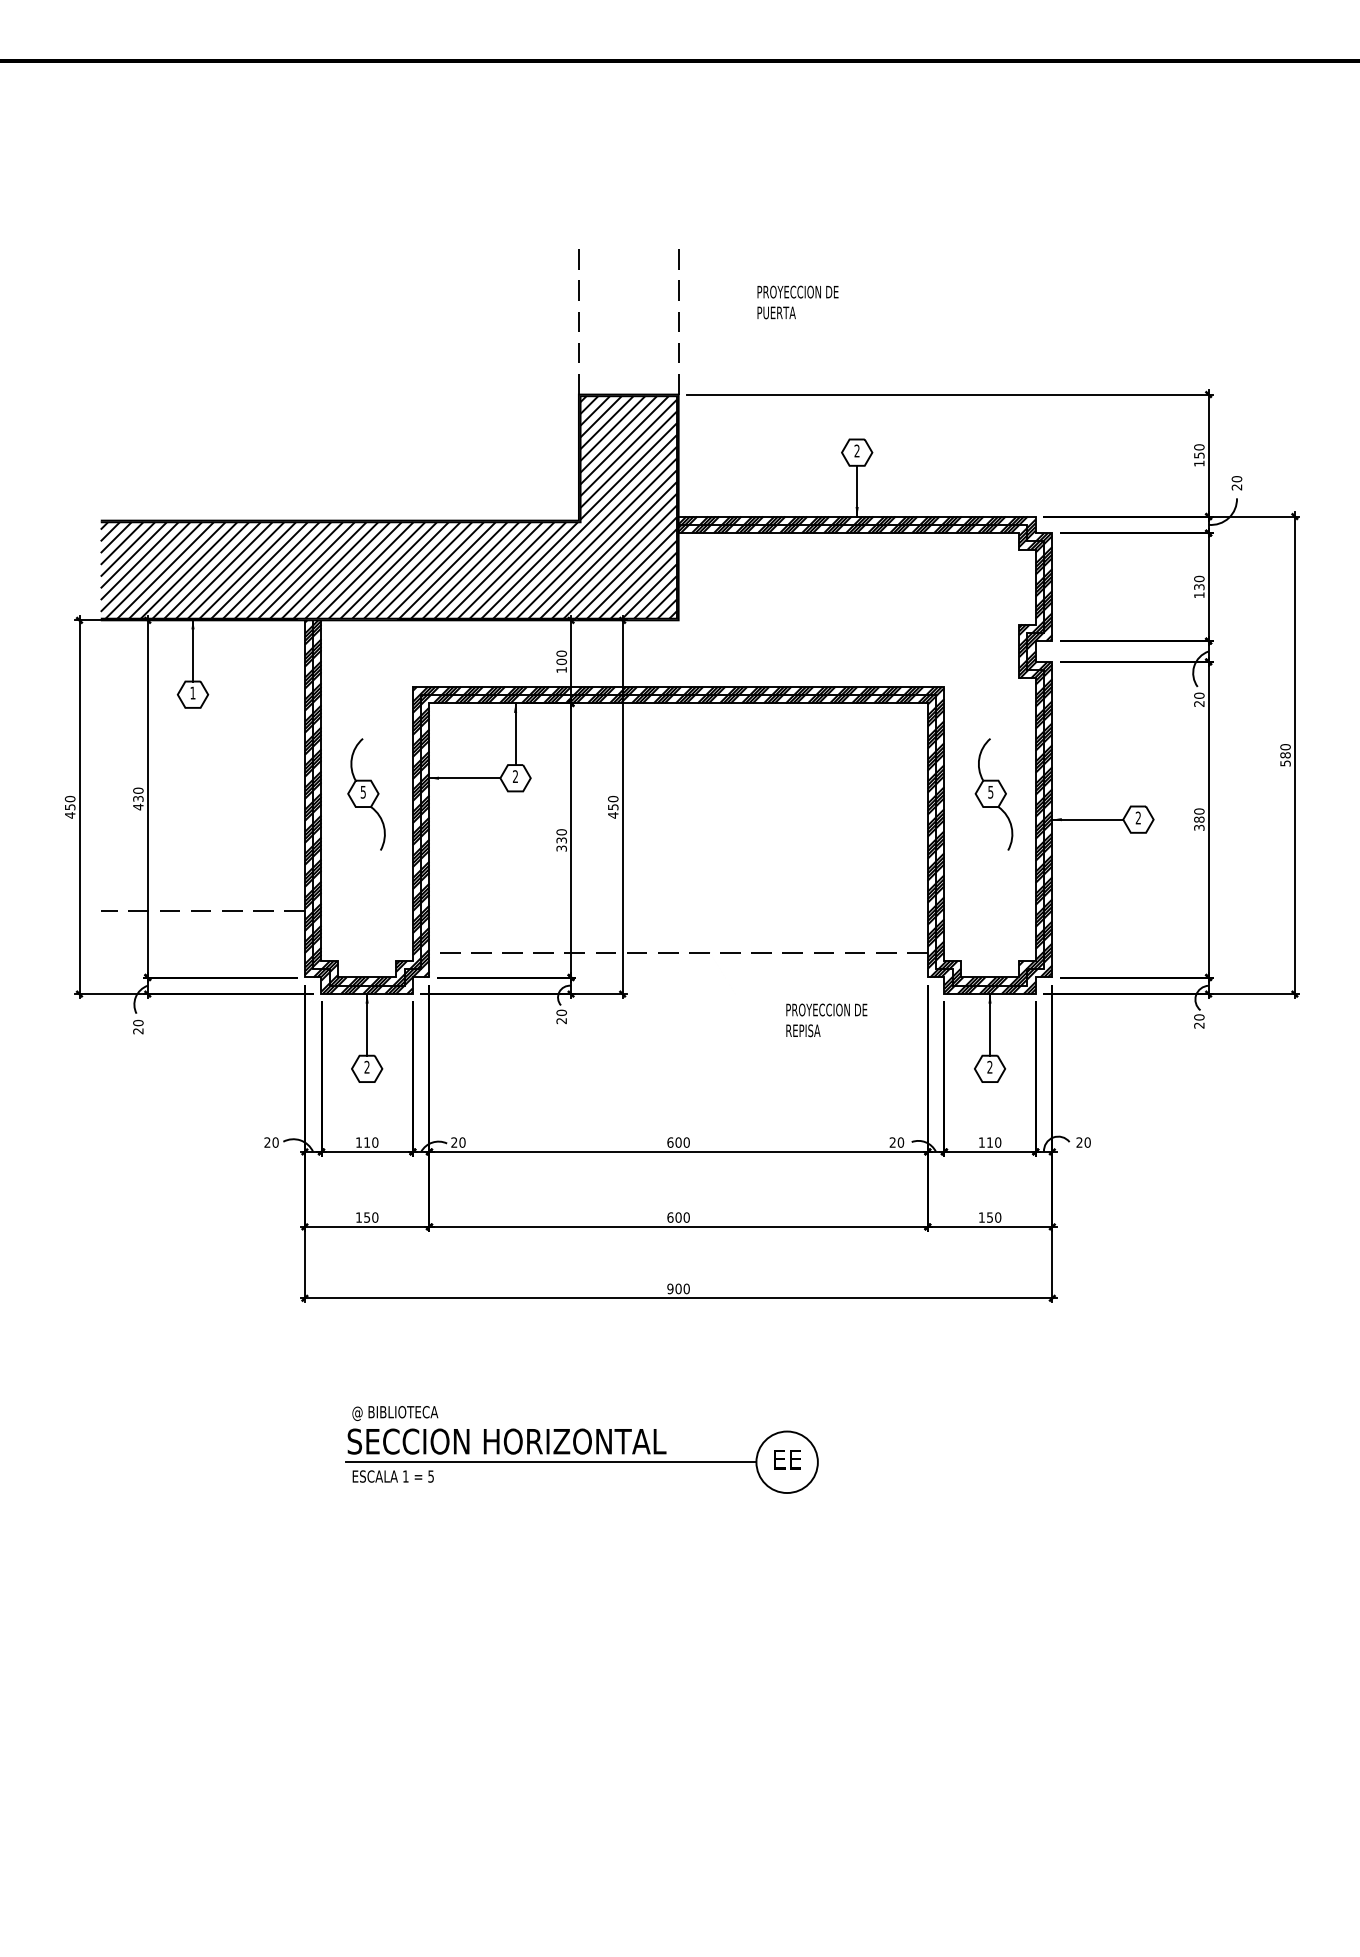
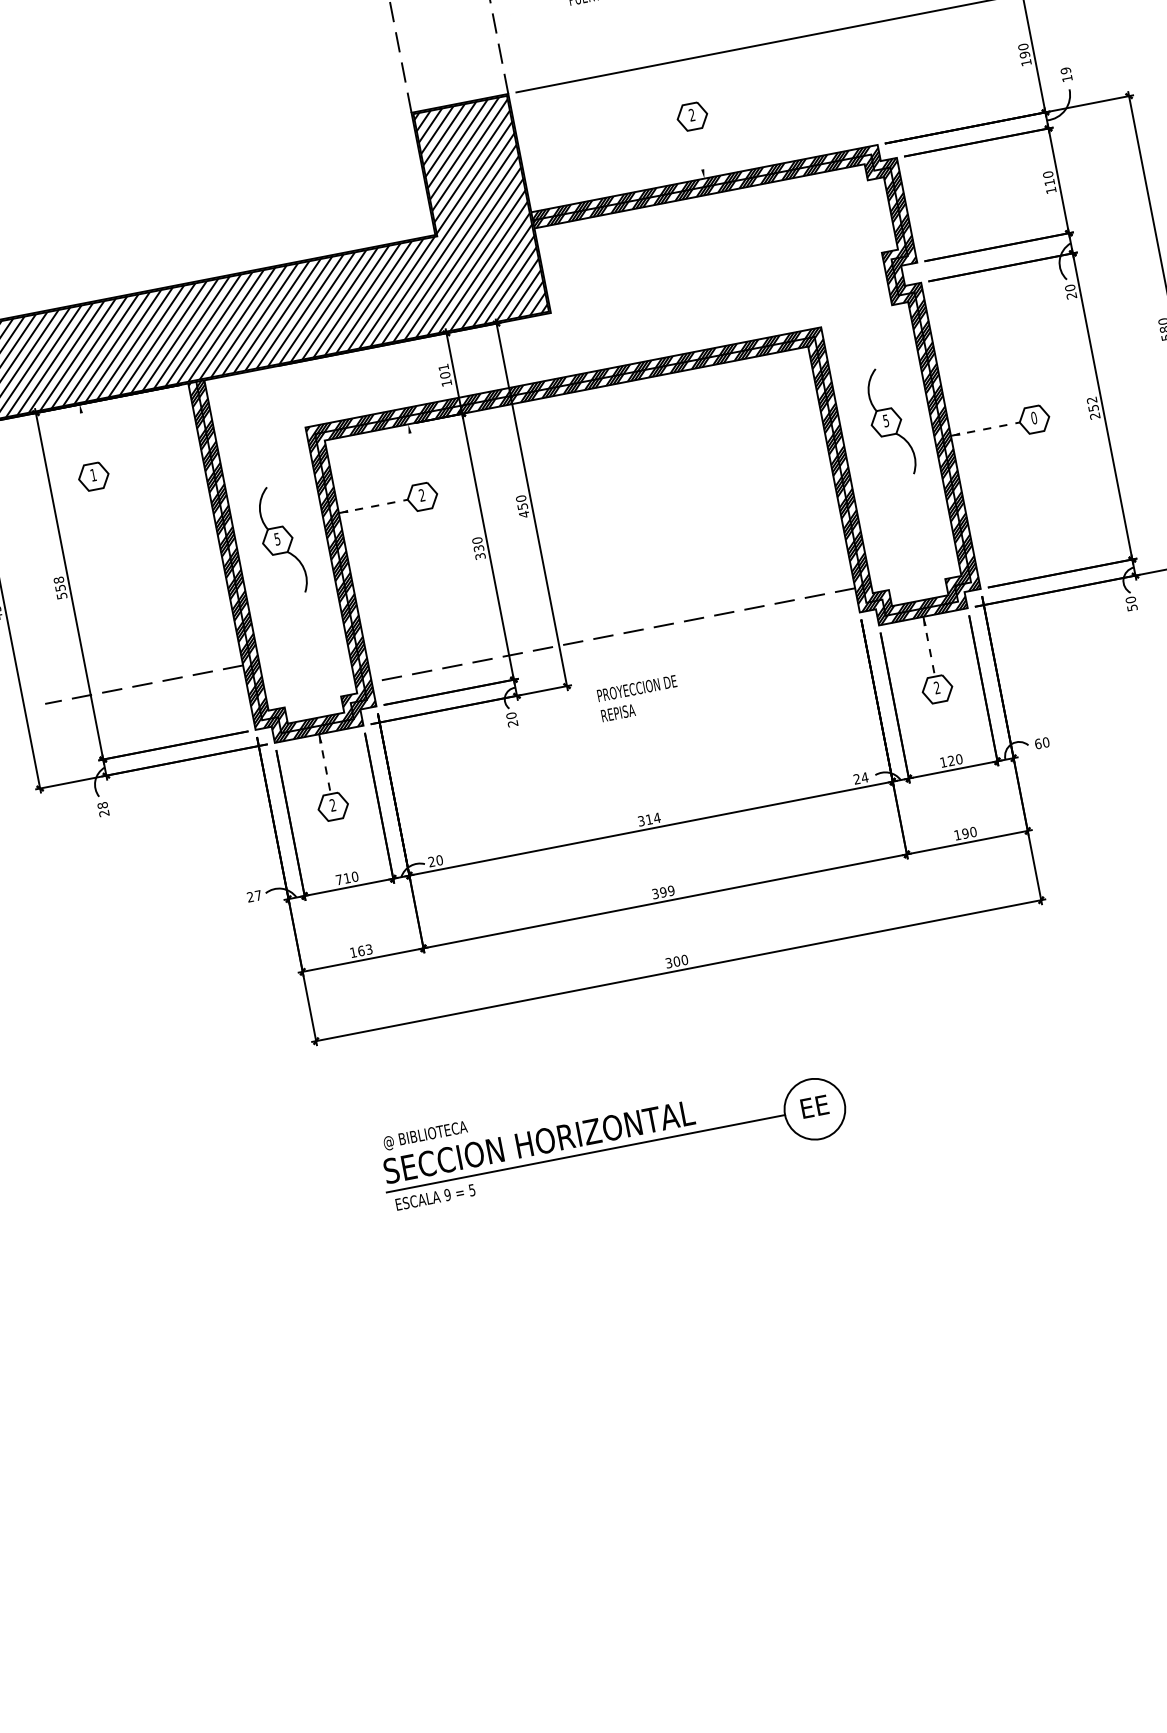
text: (1199, 455) -> (1025, 54), 150 -> 190
text: (1236, 483) -> (1066, 75), 20 -> 19
line: (857, 490) -> (699, 153), removed
text: (1199, 587) -> (1049, 182), 130 -> 110
line: (193, 650) -> (85, 433), removed
text: (561, 653) -> (443, 367), 100 -> 101
line: (515, 734) -> (414, 454), removed
line: (465, 778) -> (373, 506), solid -> dashed
text: (138, 798) -> (60, 587), 430 -> 558
text: (1138, 817) -> (1034, 417), 2 -> 0
line: (1088, 819) -> (986, 428), solid -> dashed
text: (1199, 819) -> (1093, 407), 380 -> 252
text: (826, 1020) -> (638, 698), moved
text: (138, 1022) -> (102, 804), 20 -> 28
line: (367, 1024) -> (325, 763), solid -> dashed
line: (990, 1024) -> (929, 646), solid -> dashed
text: (1199, 1025) -> (1132, 607), 20 -> 50
text: (275, 1142) -> (258, 895), 20 -> 27
text: (358, 1142) -> (338, 879), 110 -> 710
text: (678, 1142) -> (649, 819), 600 -> 314
text: (900, 1142) -> (864, 777), 20 -> 24
text: (989, 1142) -> (950, 760), 110 -> 120
text: (1079, 1142) -> (1038, 743), 20 -> 60
text: (371, 1217) -> (365, 950), 150 -> 163
text: (678, 1217) -> (663, 892), 600 -> 399
text: (989, 1217) -> (965, 833), 150 -> 190
text: (670, 1288) -> (668, 962), 900 -> 300
text: (405, 1476) -> (447, 1195), 1 -> 9

